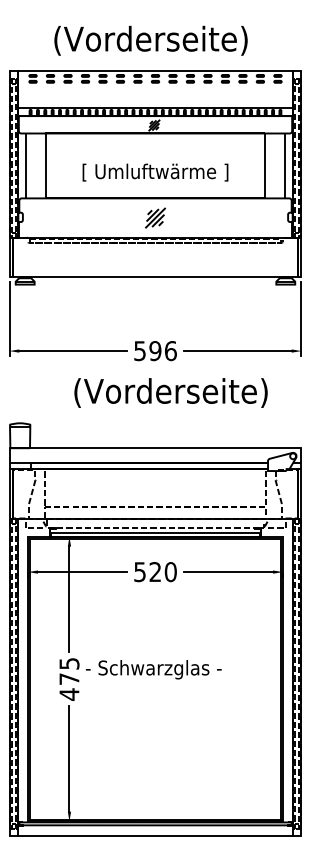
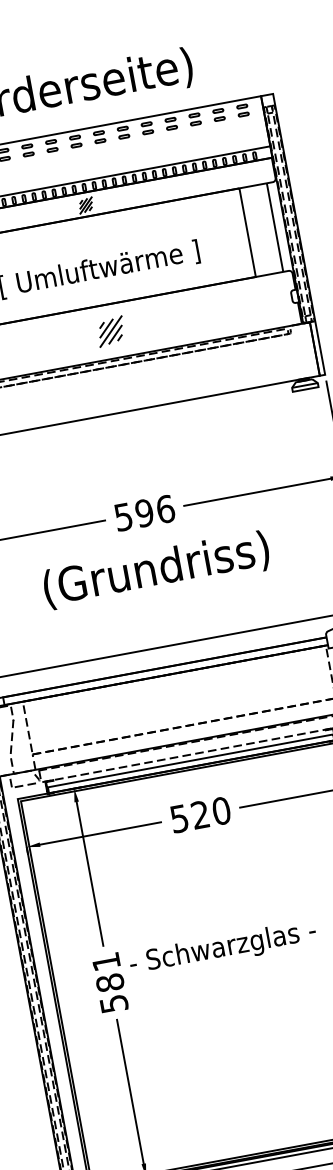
text: (175, 392) -> (182, 564), (Vorderseite) -> (Grundriss)
text: (69, 679) -> (110, 983), 475 -> 581

